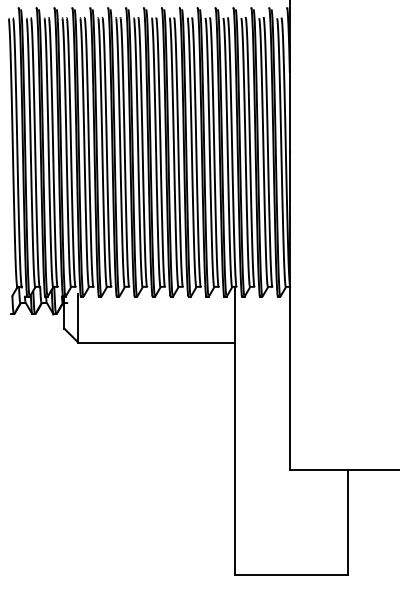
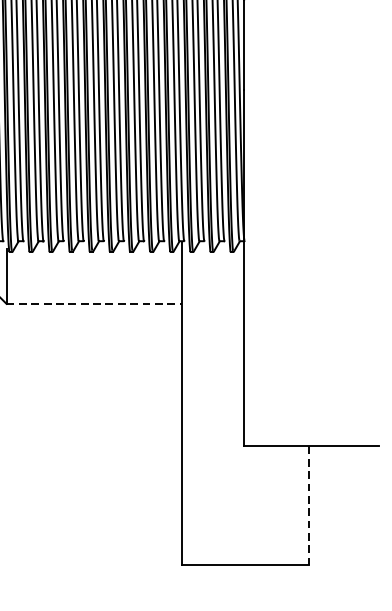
line: (157, 342) -> (95, 303), solid -> dashed
line: (347, 522) -> (308, 506), solid -> dashed

